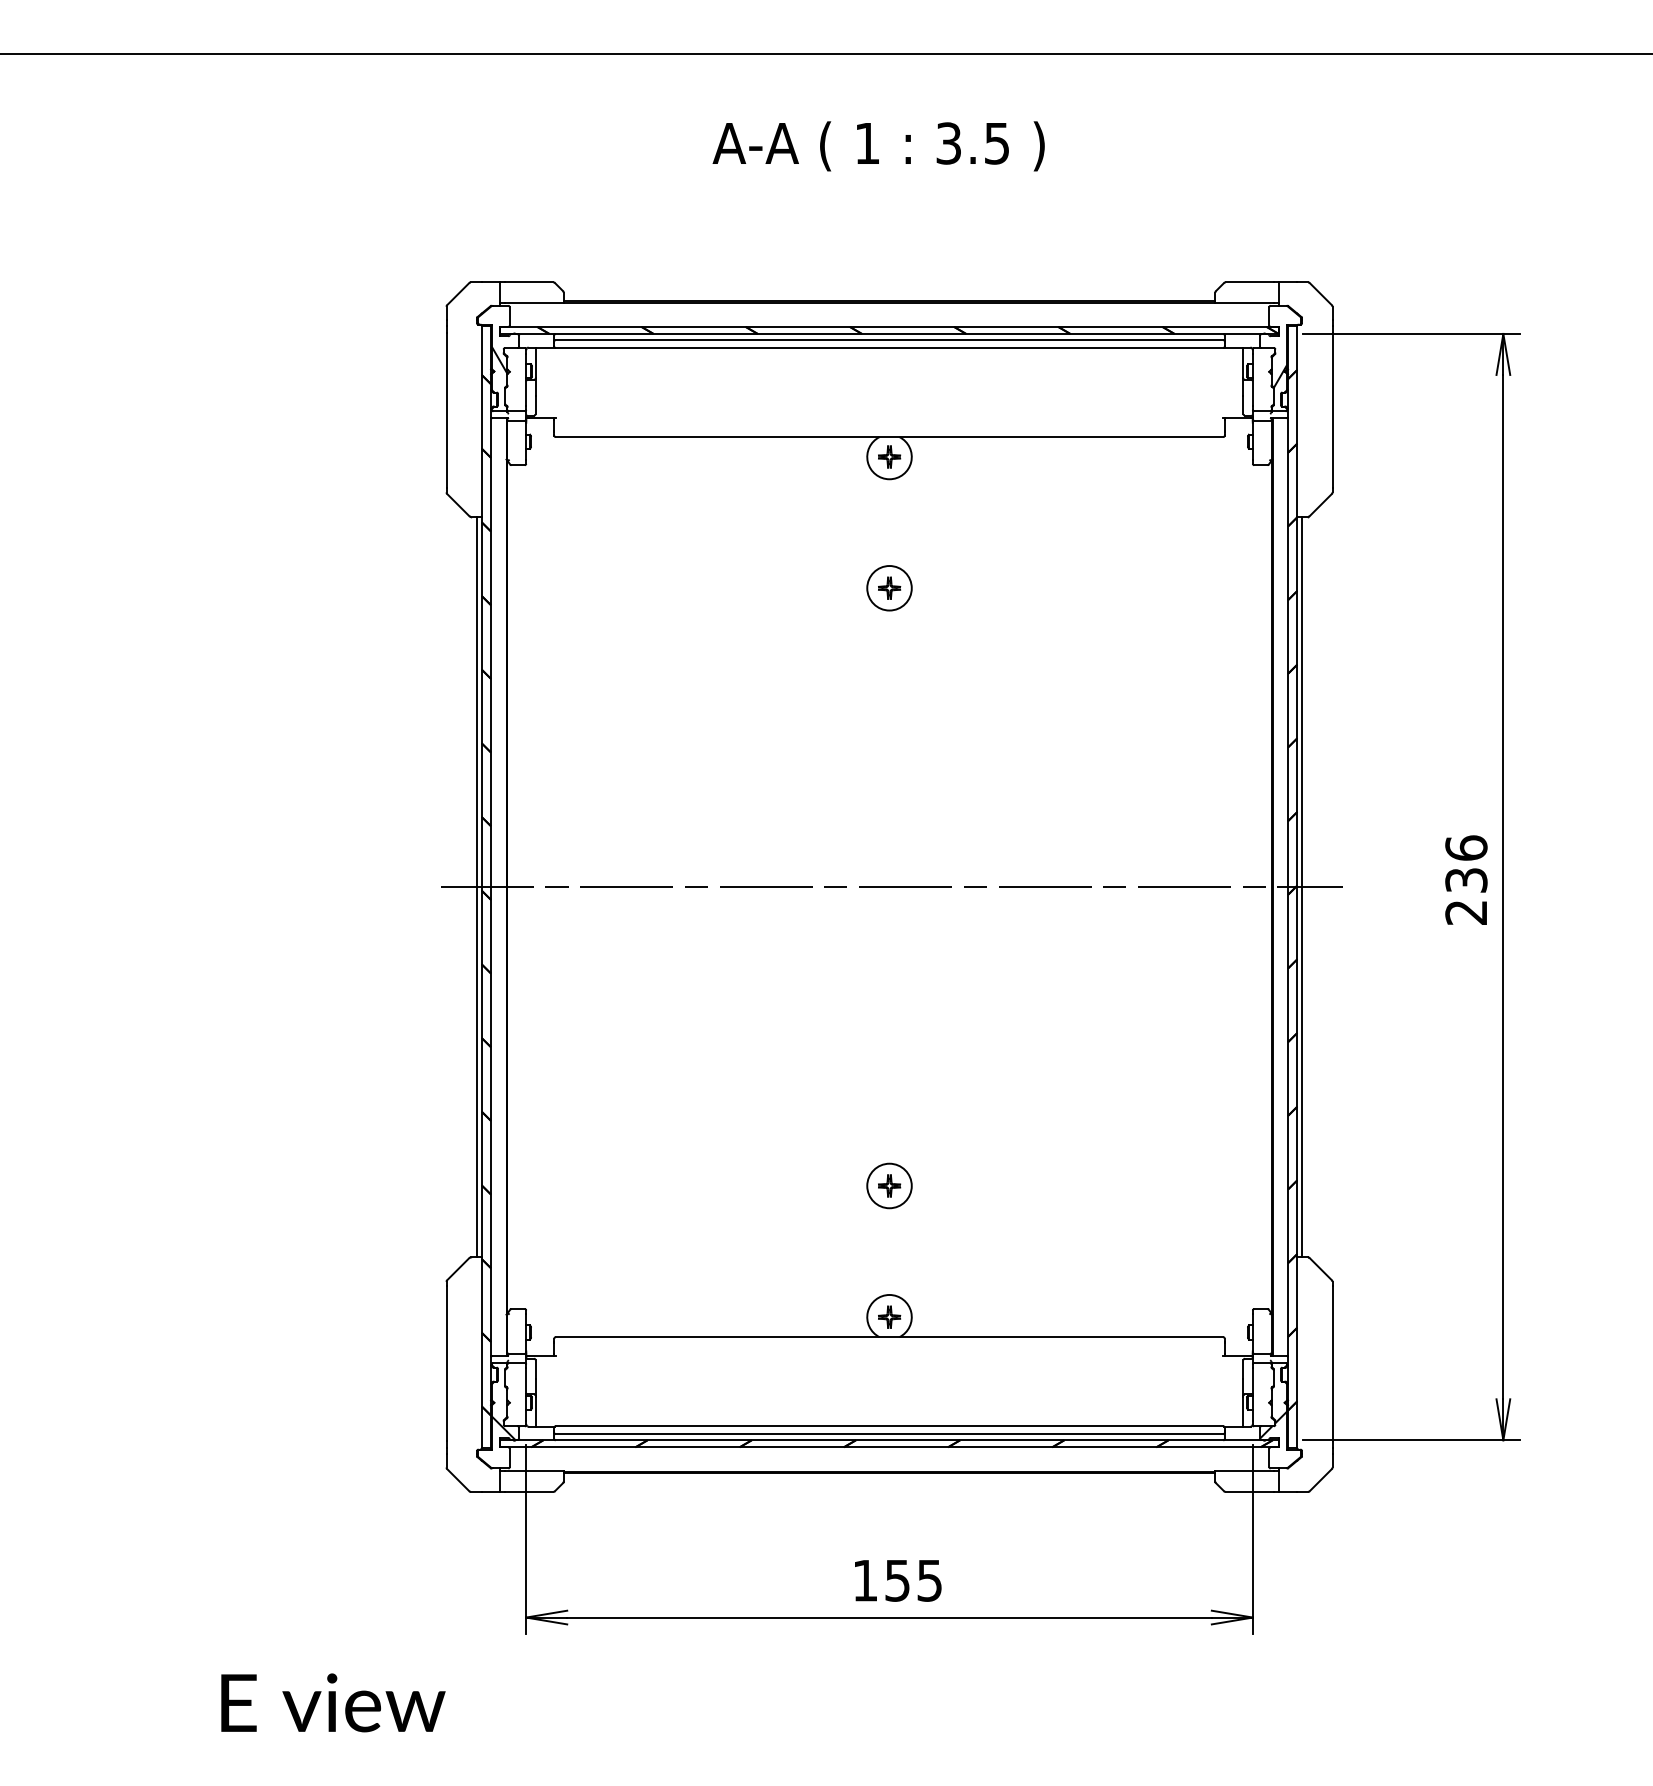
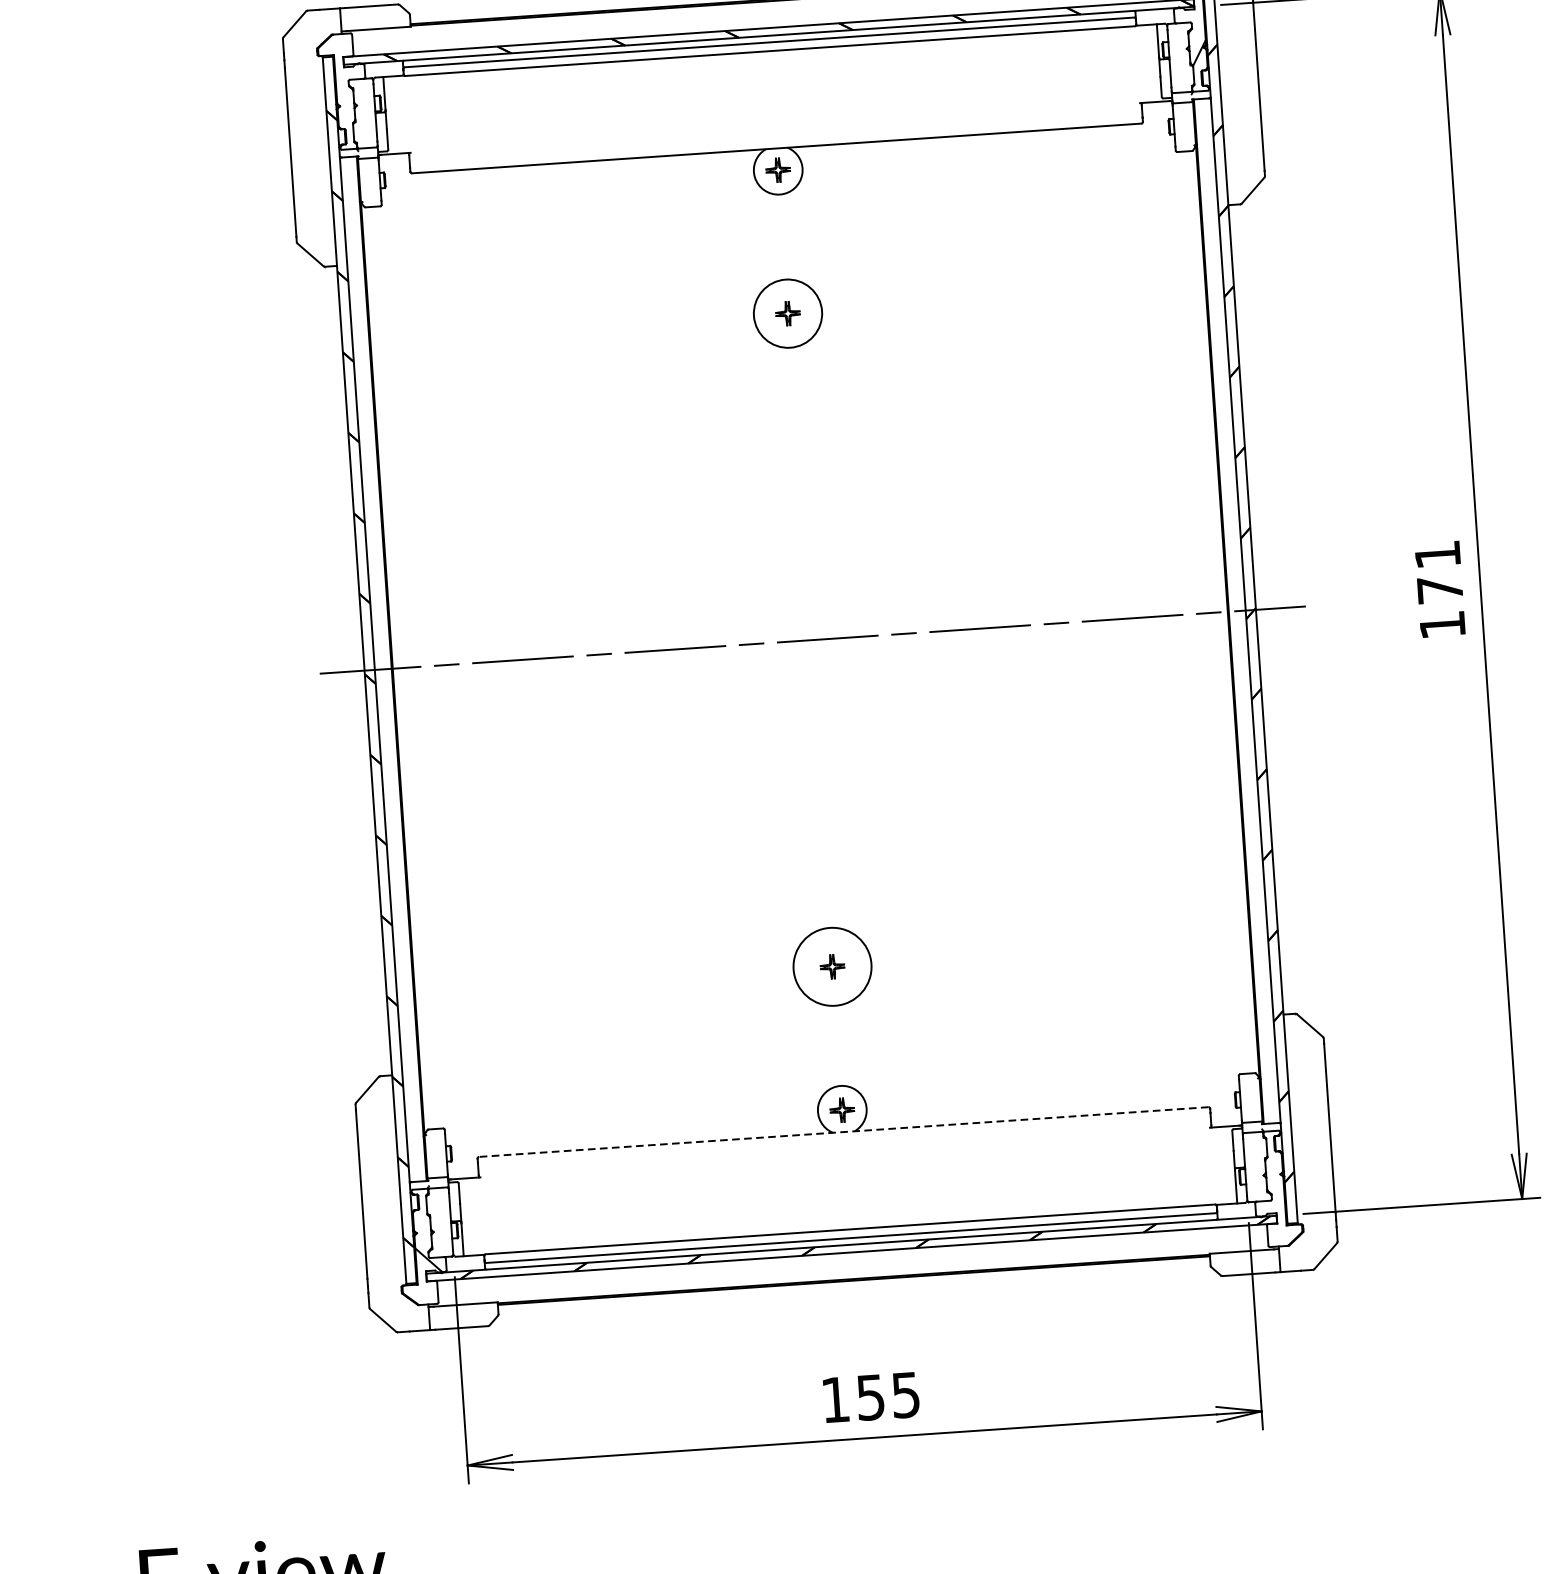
hatch: (492, 347) -> (336, 80), removed
circle: (889, 588) -> (788, 313), size x1.4
text: (1466, 879) -> (1440, 588), 236 -> 171
line: (476, 886) -> (358, 670), removed
line: (1302, 886) -> (1261, 608), removed
circle: (889, 1185) -> (832, 966), size x1.6
line: (889, 1337) -> (843, 1132), solid -> dashed
hatch: (1273, 1424) -> (1269, 1198), removed

